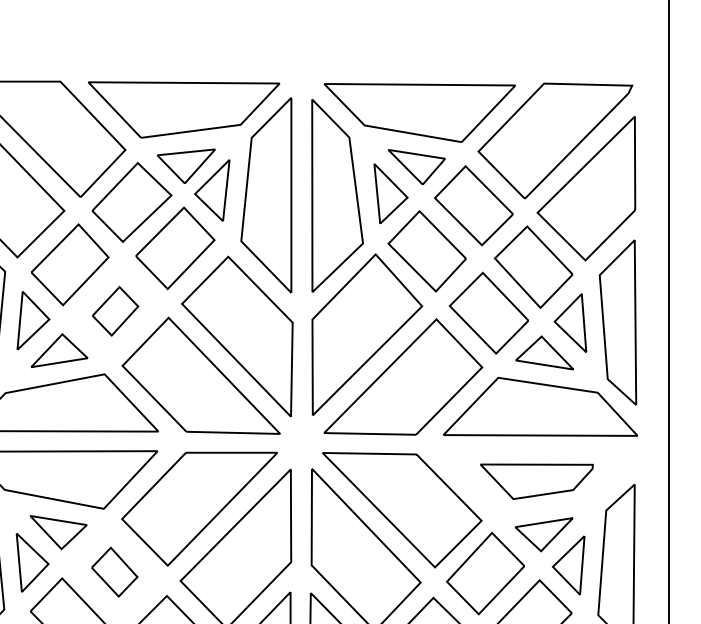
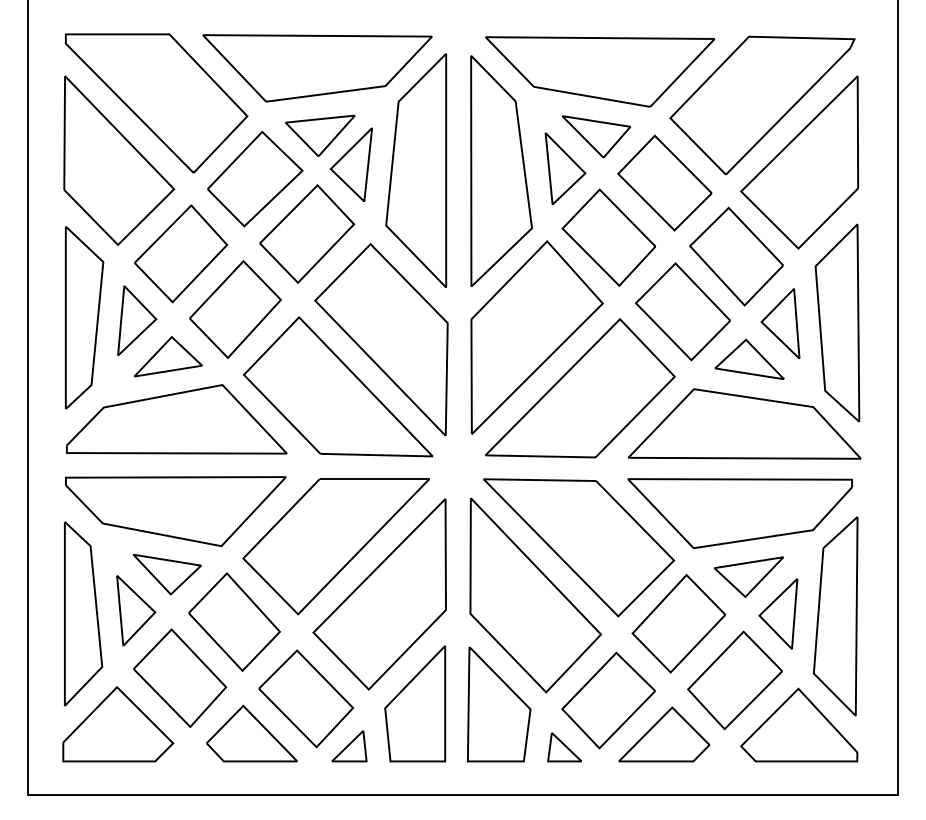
part: (115, 311) -> (235, 309), size x1.67
part: (536, 481) -> (739, 513), size x1.67
part: (114, 571) -> (234, 621), size x1.67

